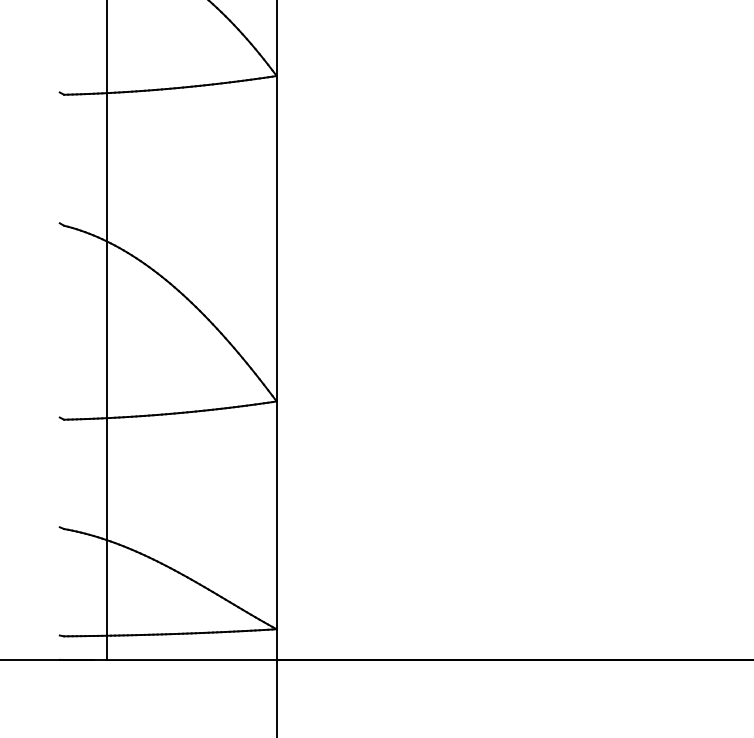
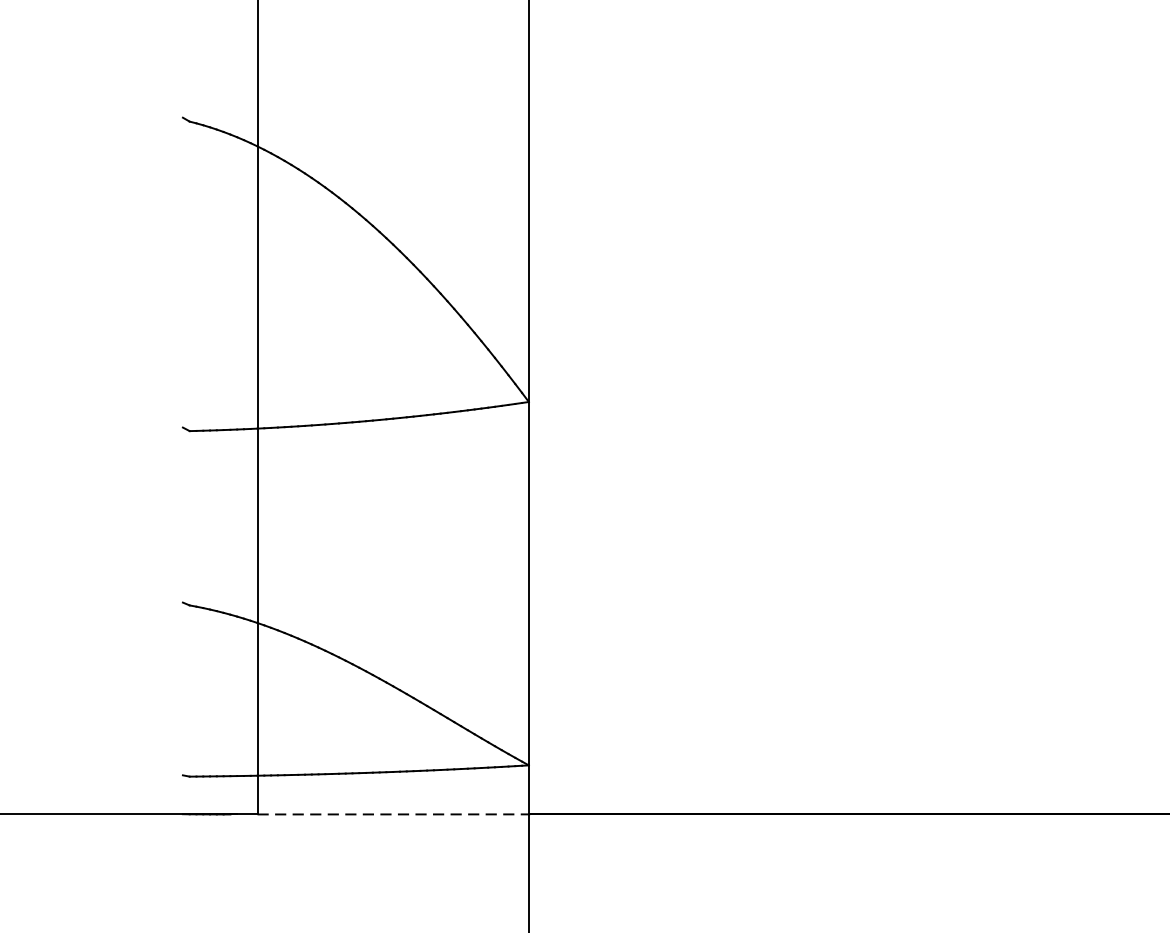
line: (192, 660) -> (394, 815), solid -> dashed

